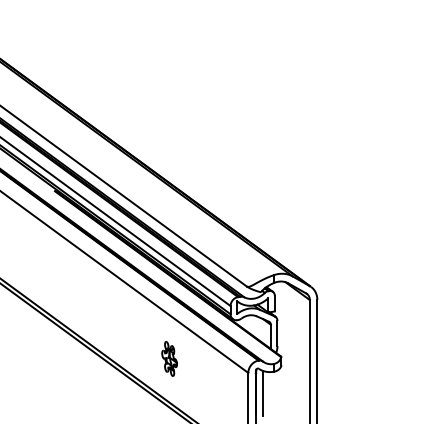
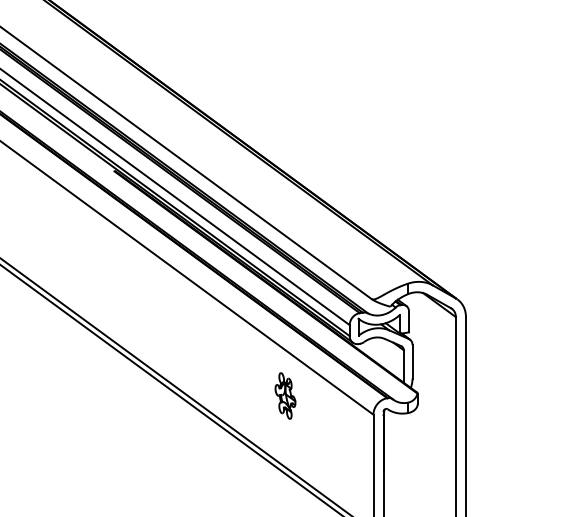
part: (169, 358) -> (285, 395), moved
line: (262, 392) -> (392, 440), removed

